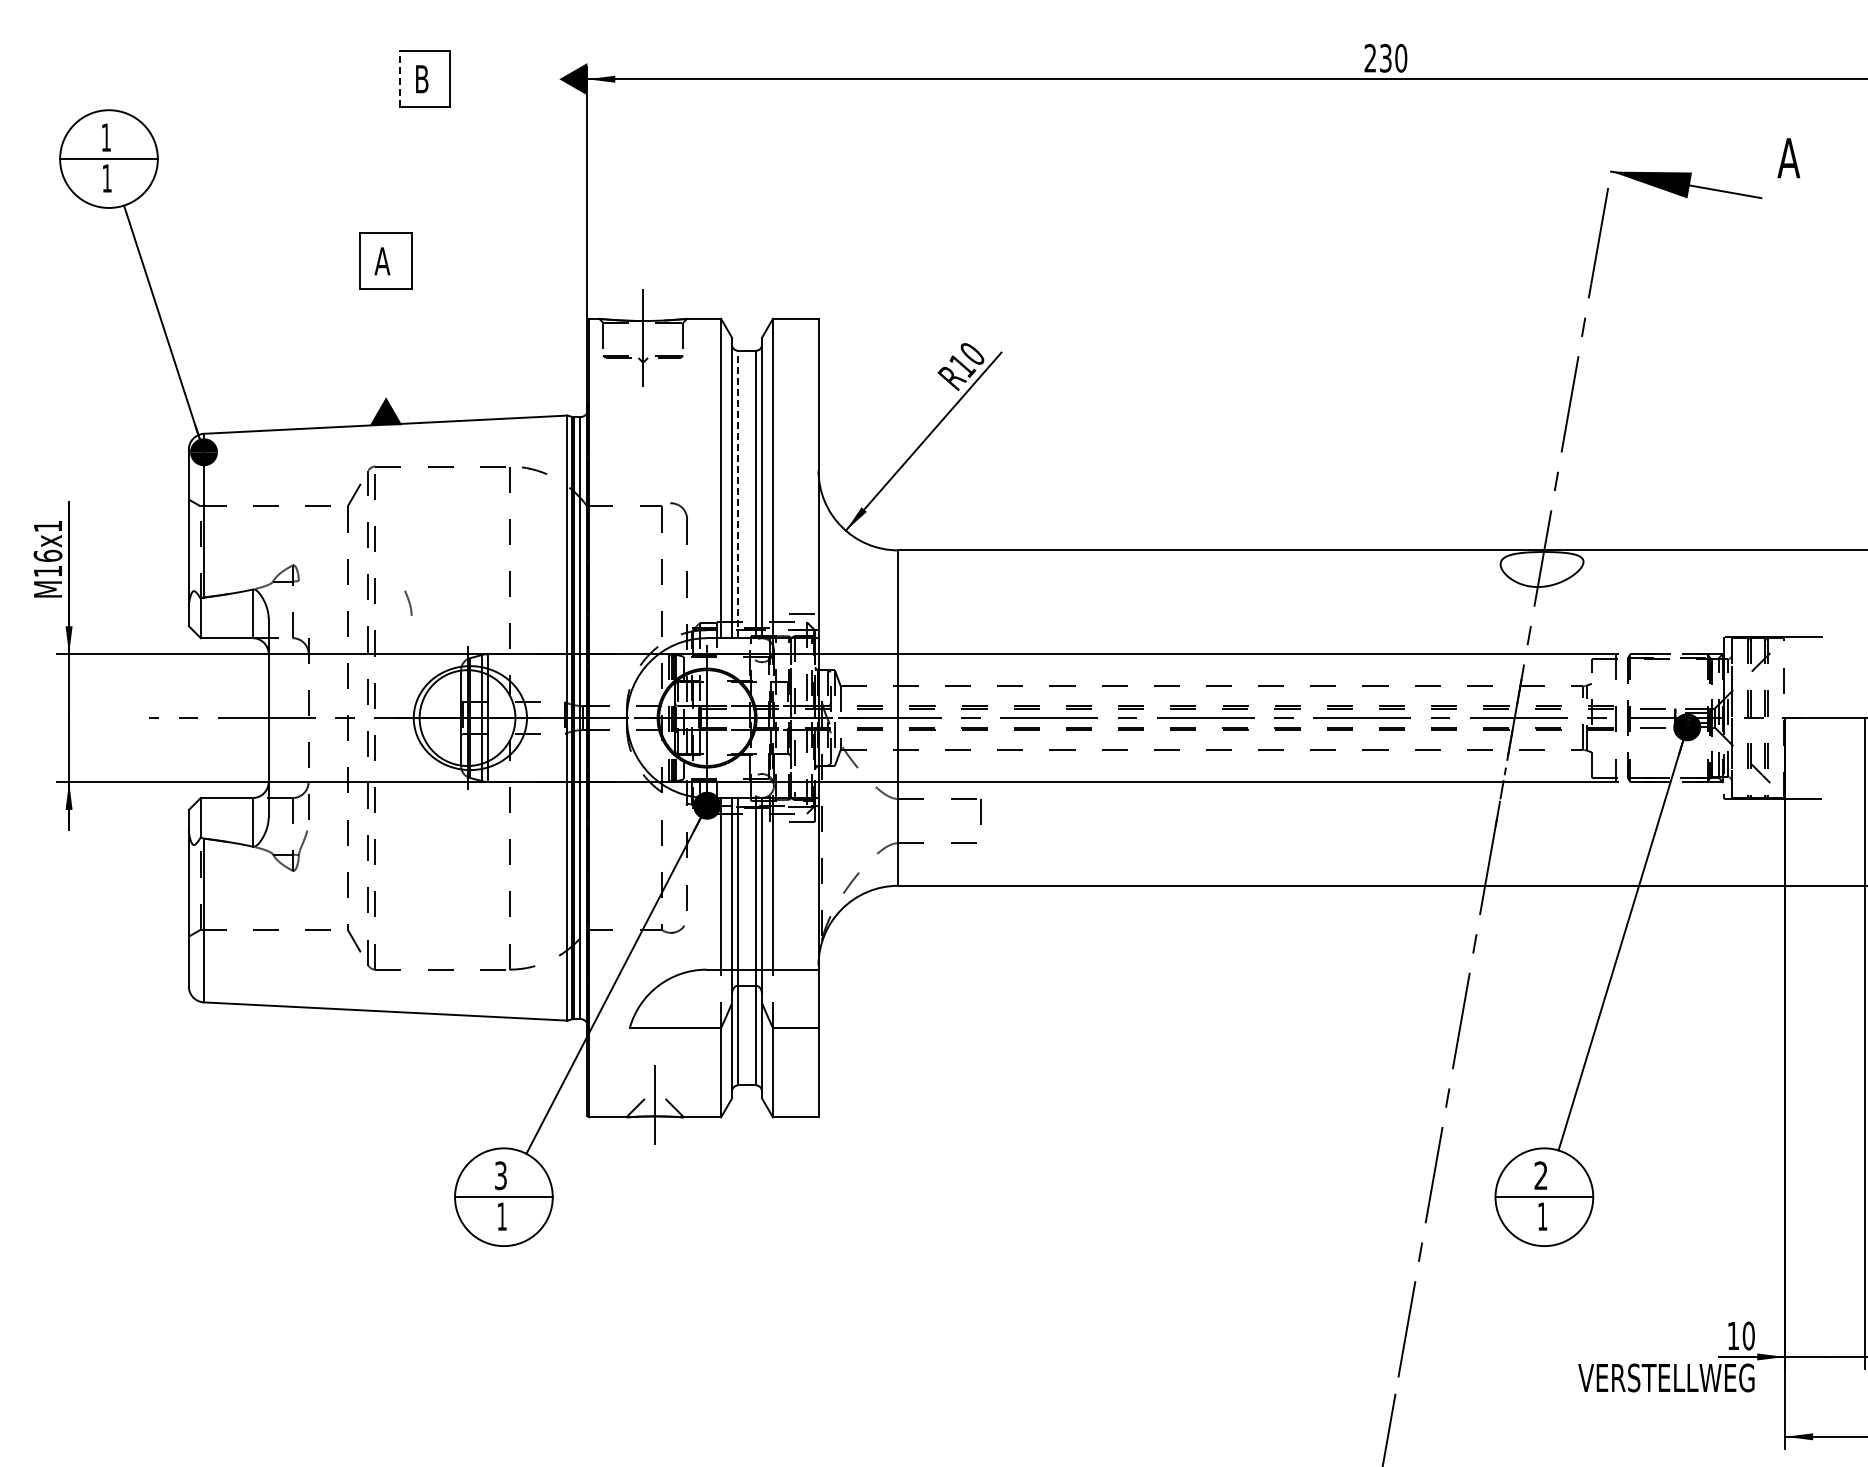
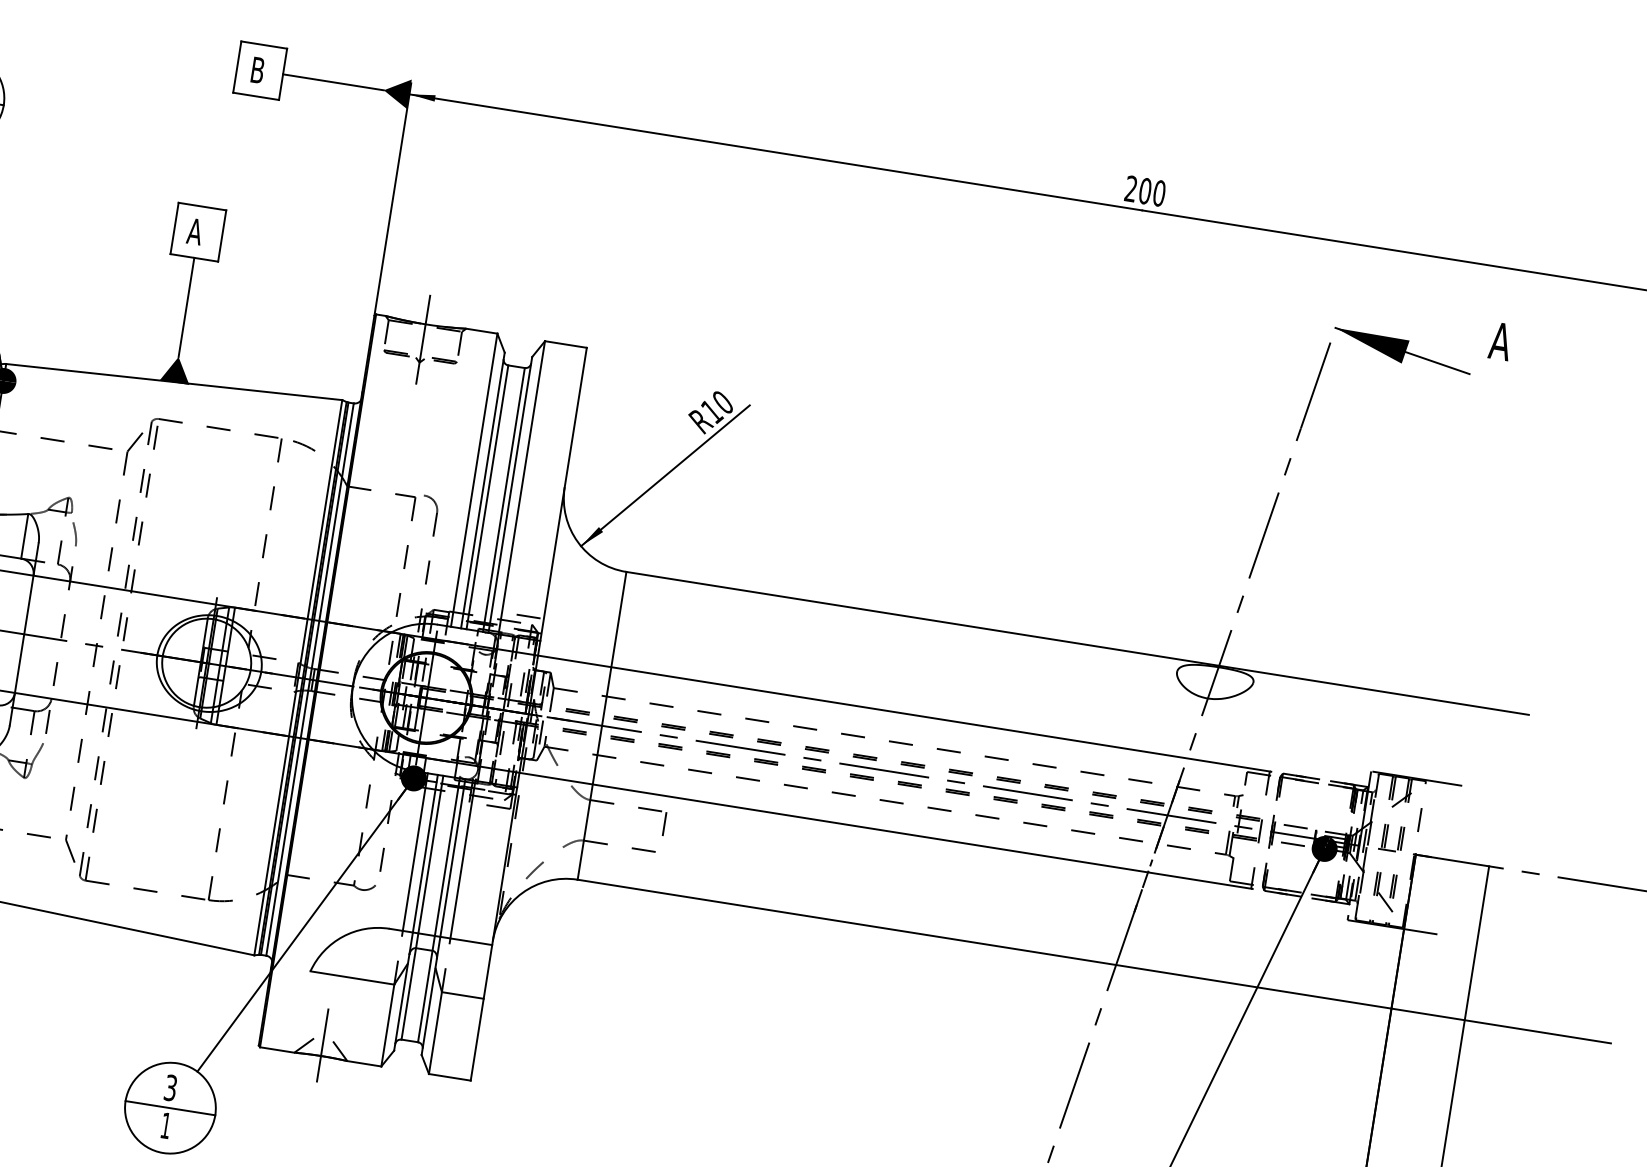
text: (1385, 57) -> (1145, 190), 230 -> 200
line: (399, 79) -> (237, 67), dashed -> solid
line: (504, 79) -> (333, 82), added
line: (386, 343) -> (186, 307), added
line: (738, 494) -> (487, 497), dashed -> solid
curve: (408, 602) -> (74, 533), moved

